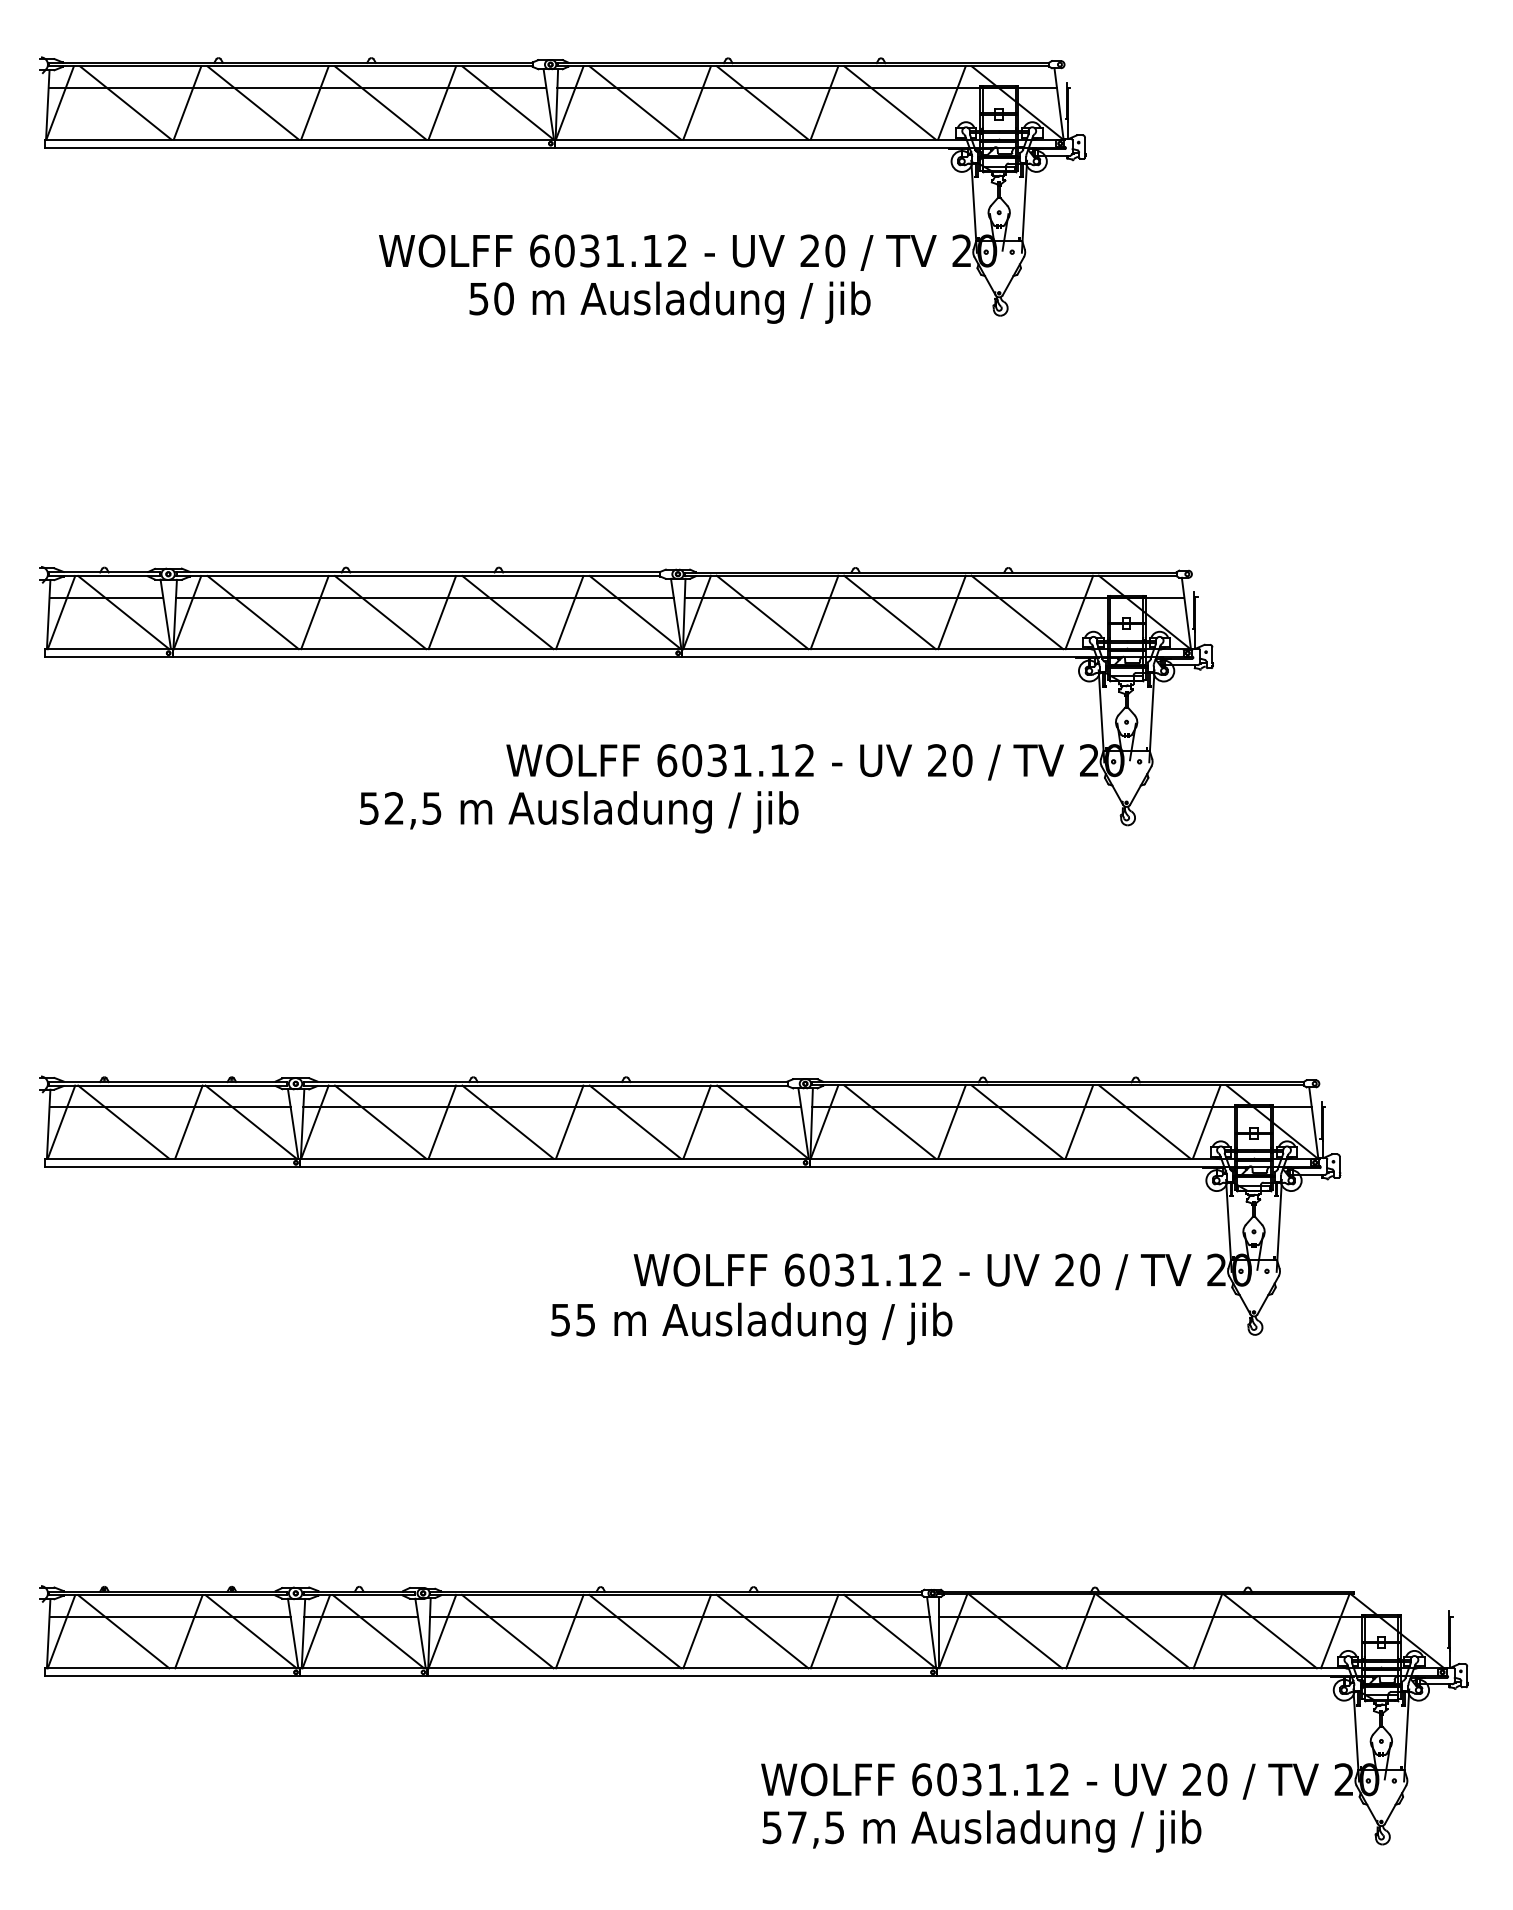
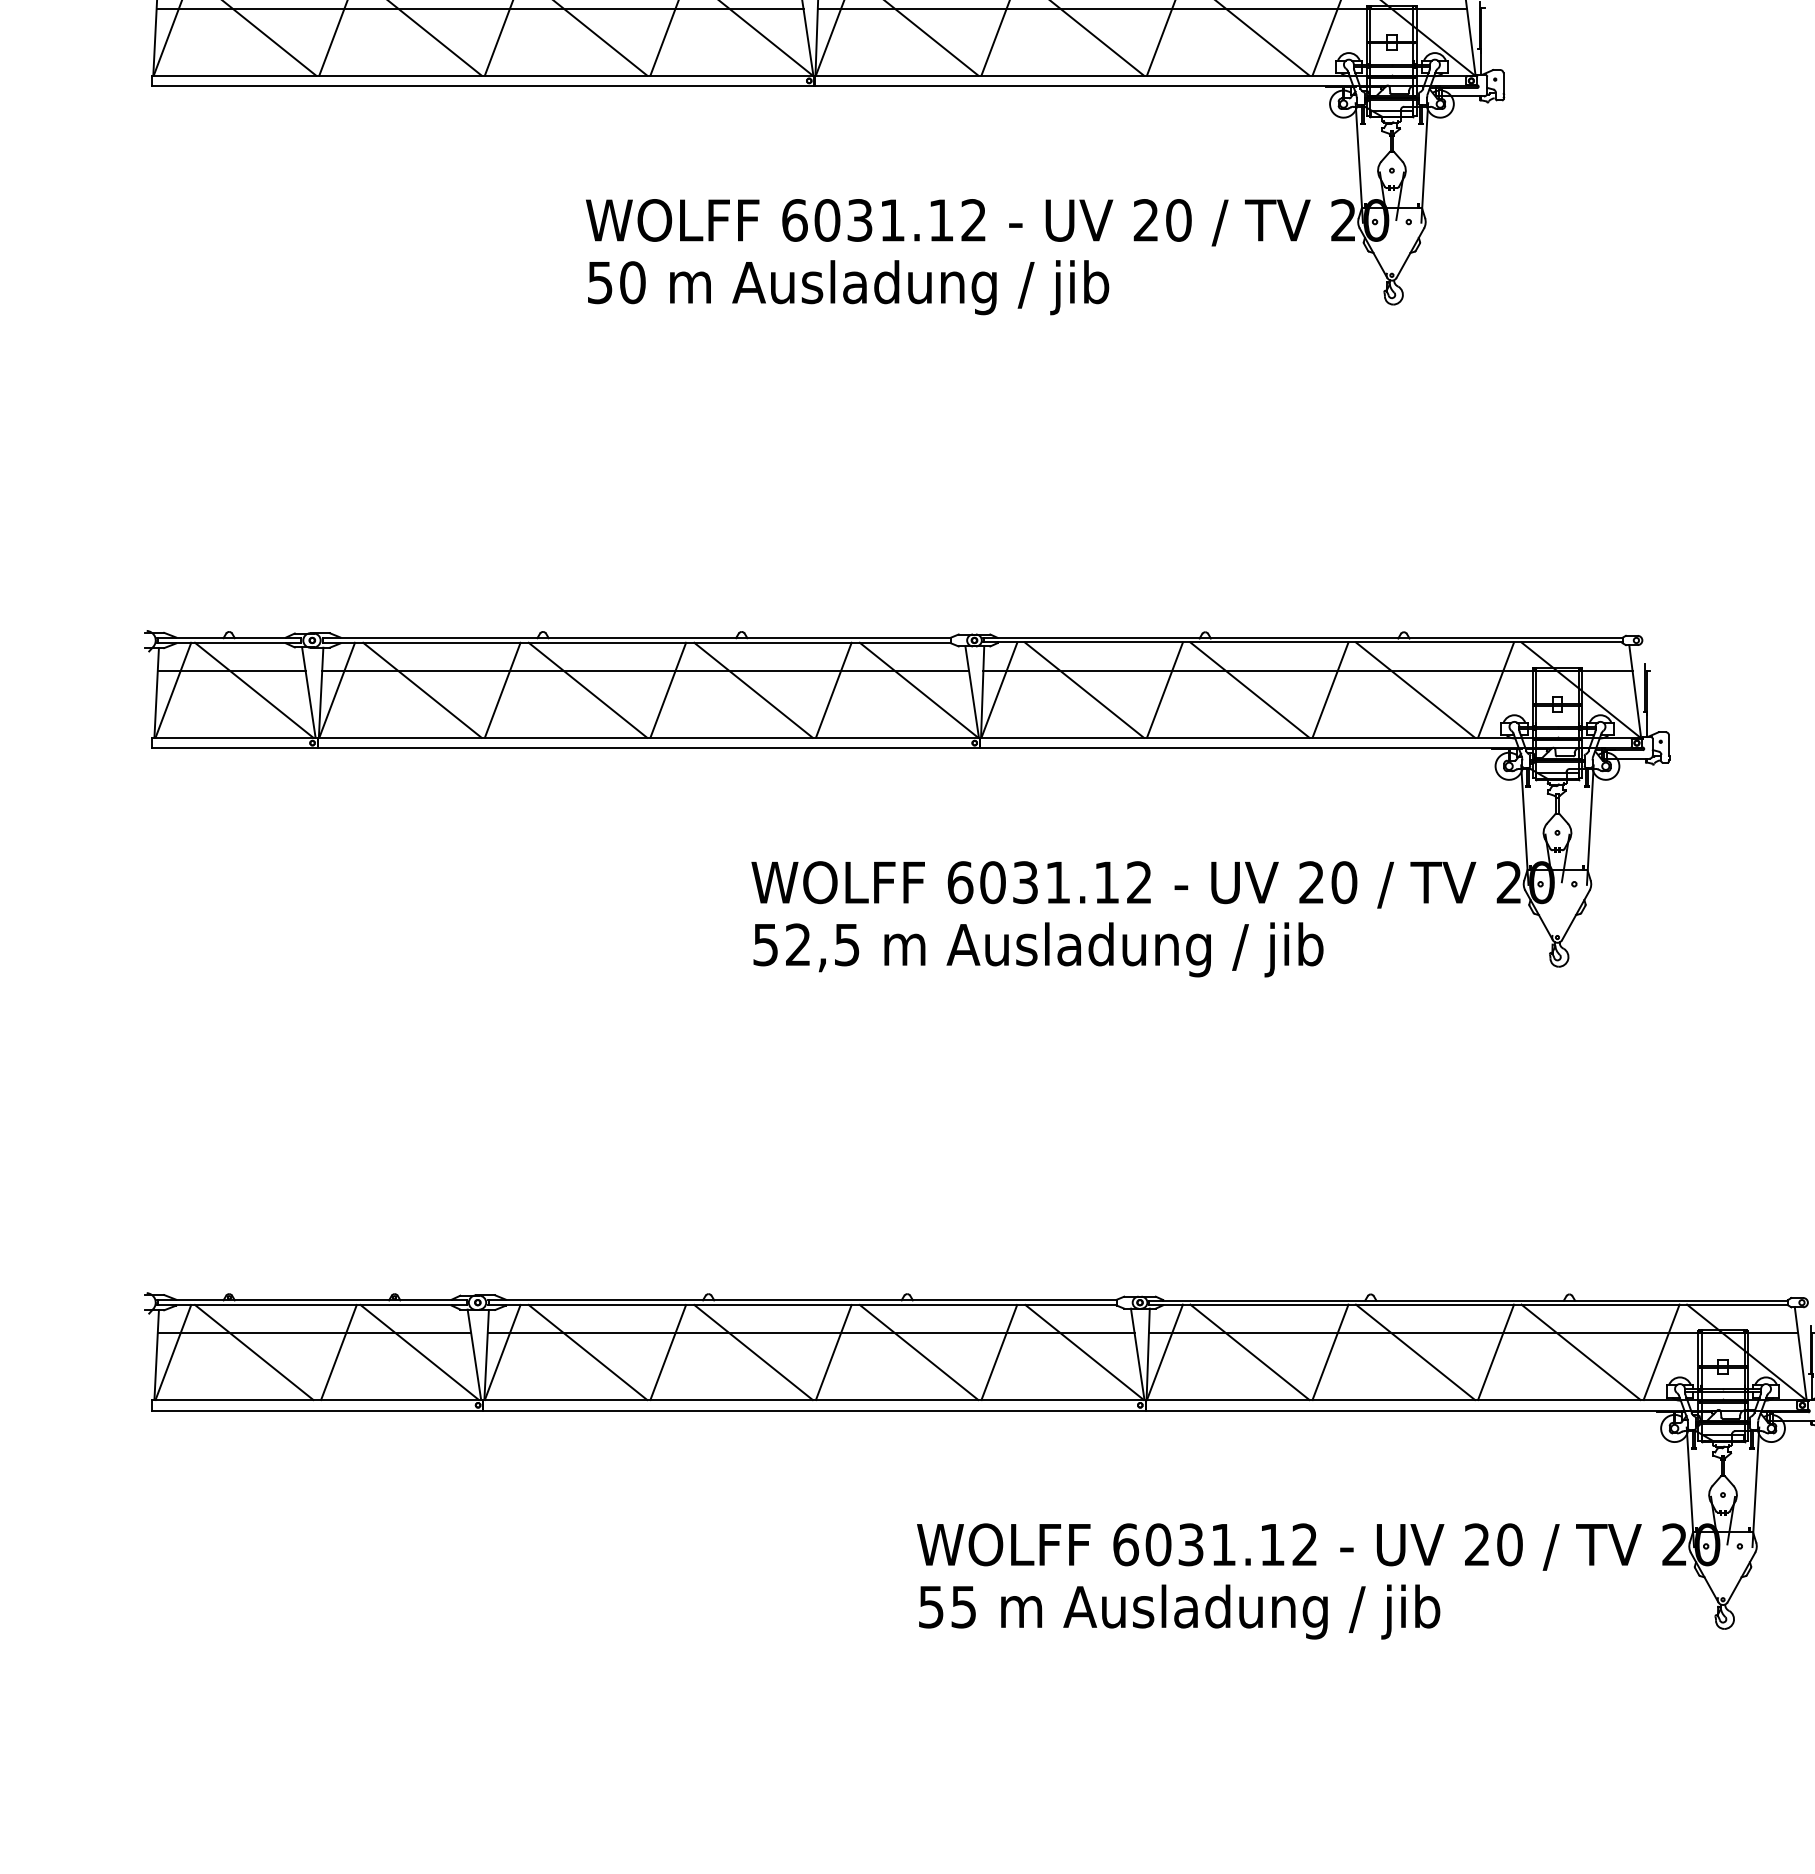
text: (669, 302) -> (847, 287), moved
text: (579, 812) -> (1038, 950), moved
text: (751, 1323) -> (1179, 1611), moved

